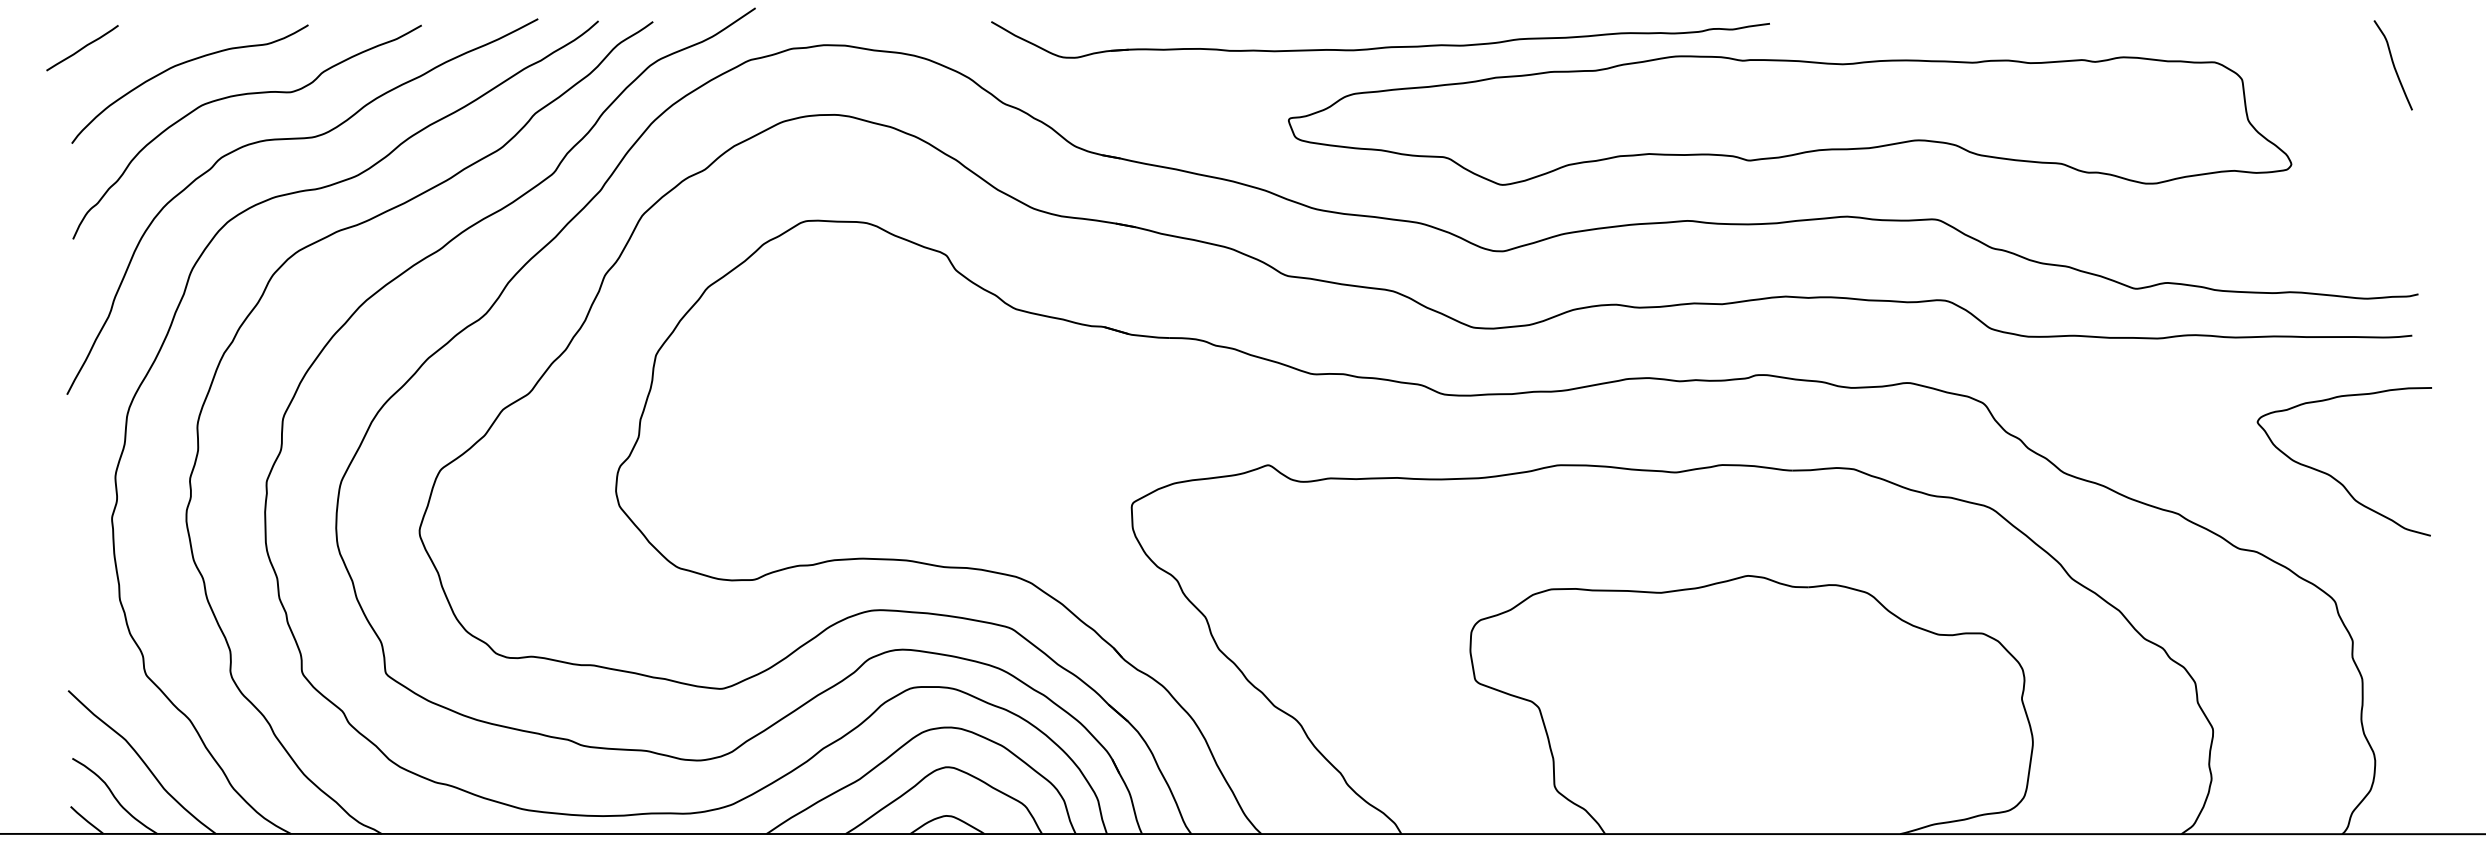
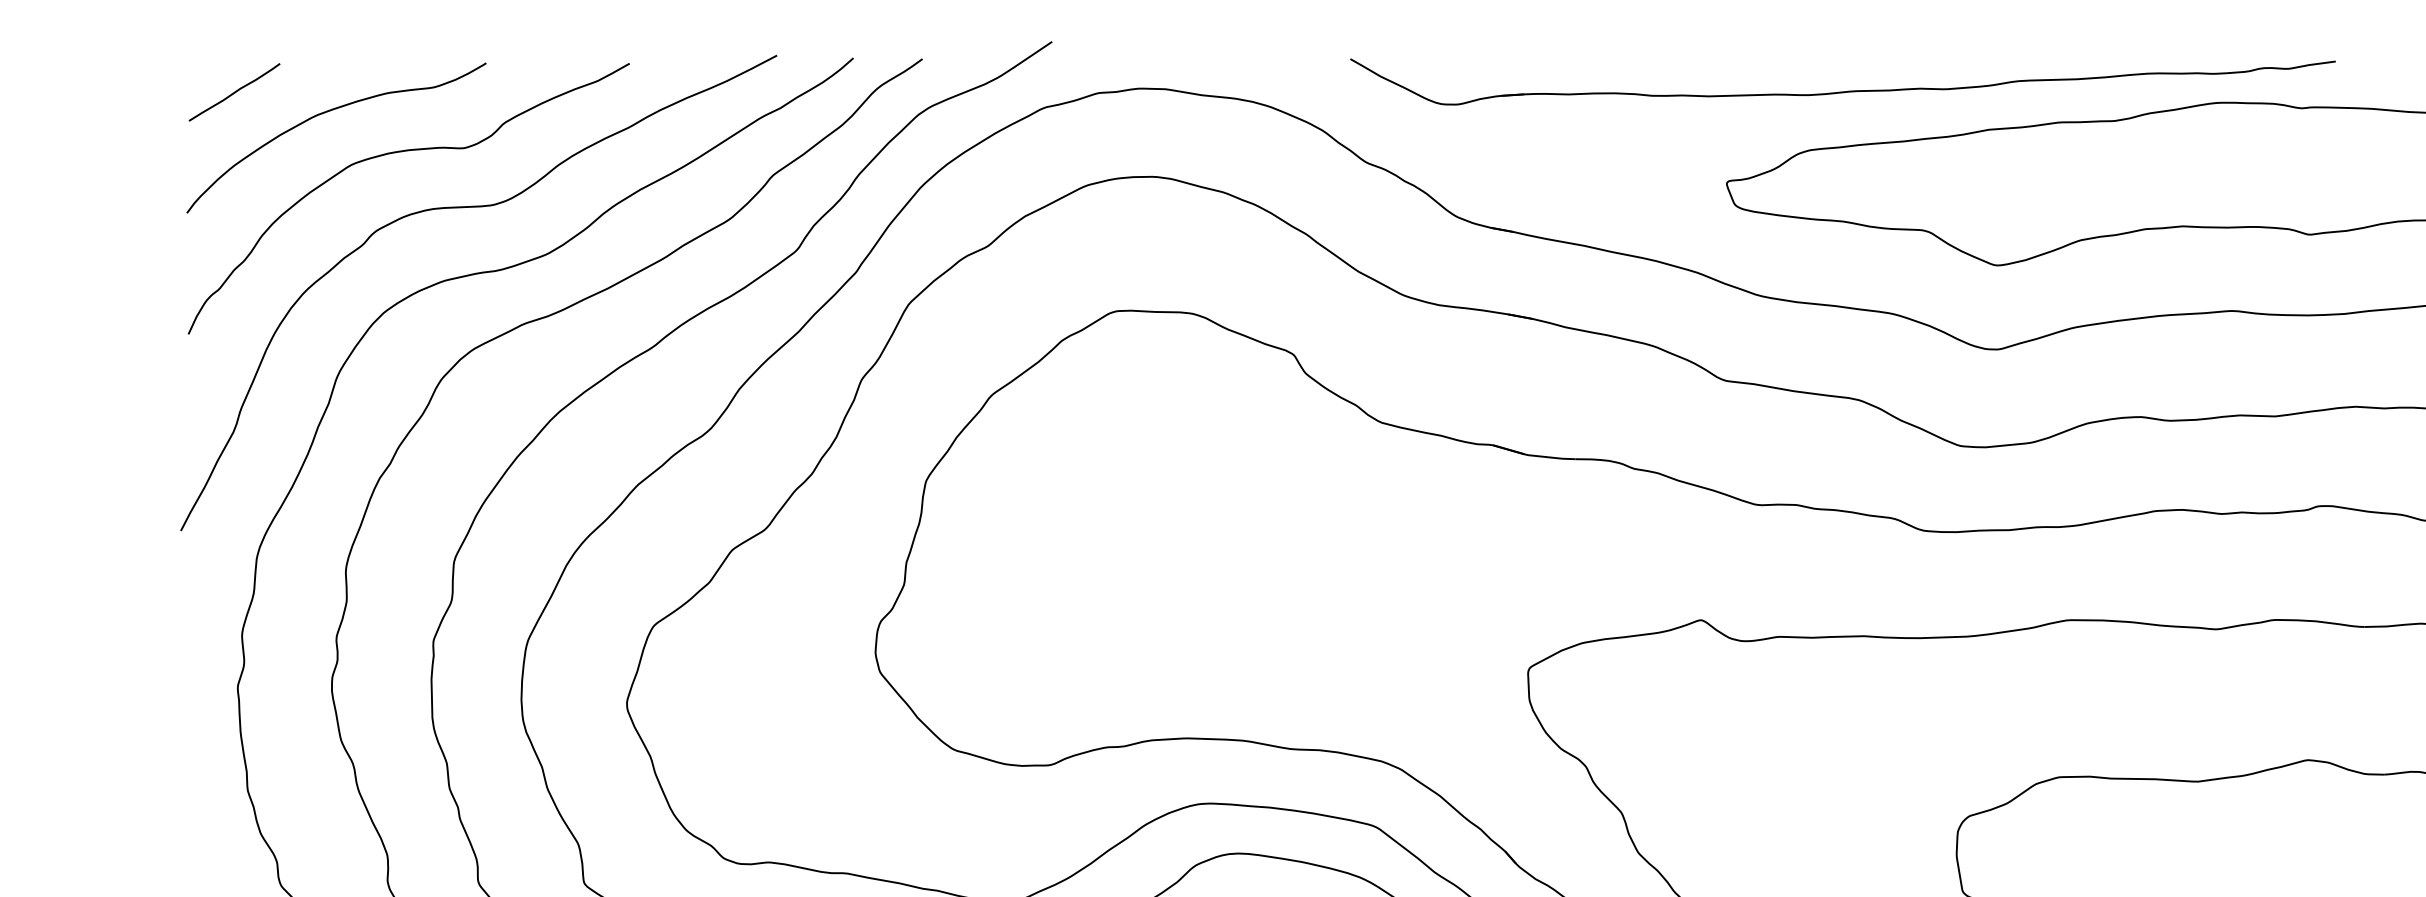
line: (82, 48) -> (234, 92), moved

